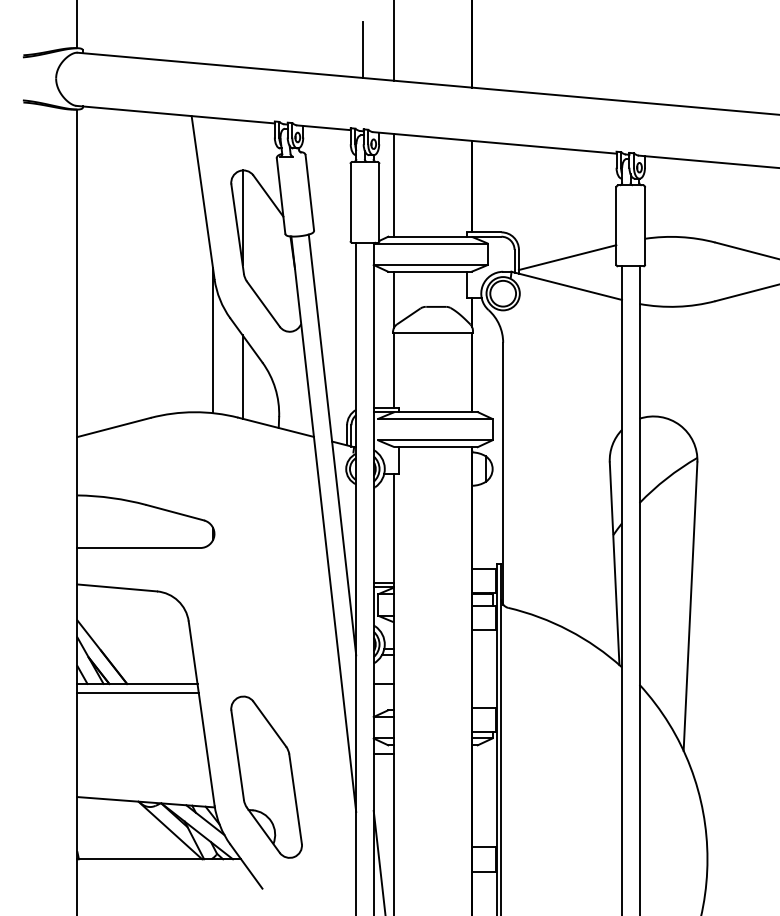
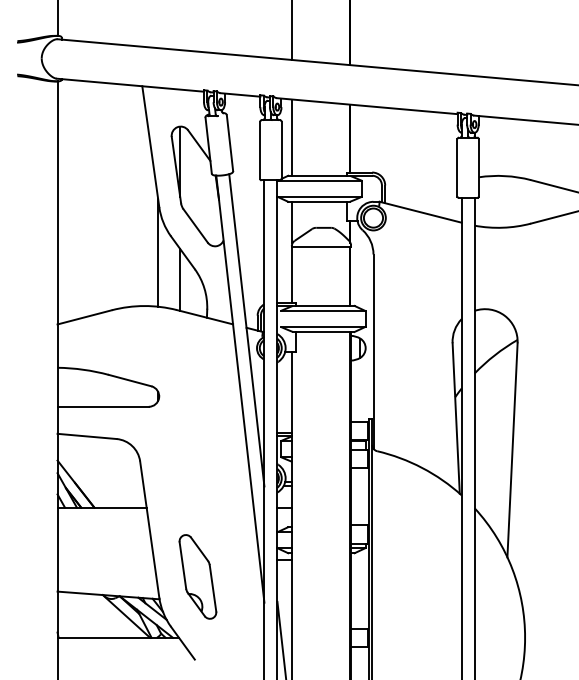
line: (363, 49) -> (269, 36), removed
line: (567, 257) -> (421, 191), removed
line: (138, 693) -> (102, 514), removed
part: (266, 776) -> (197, 576), size x0.7

